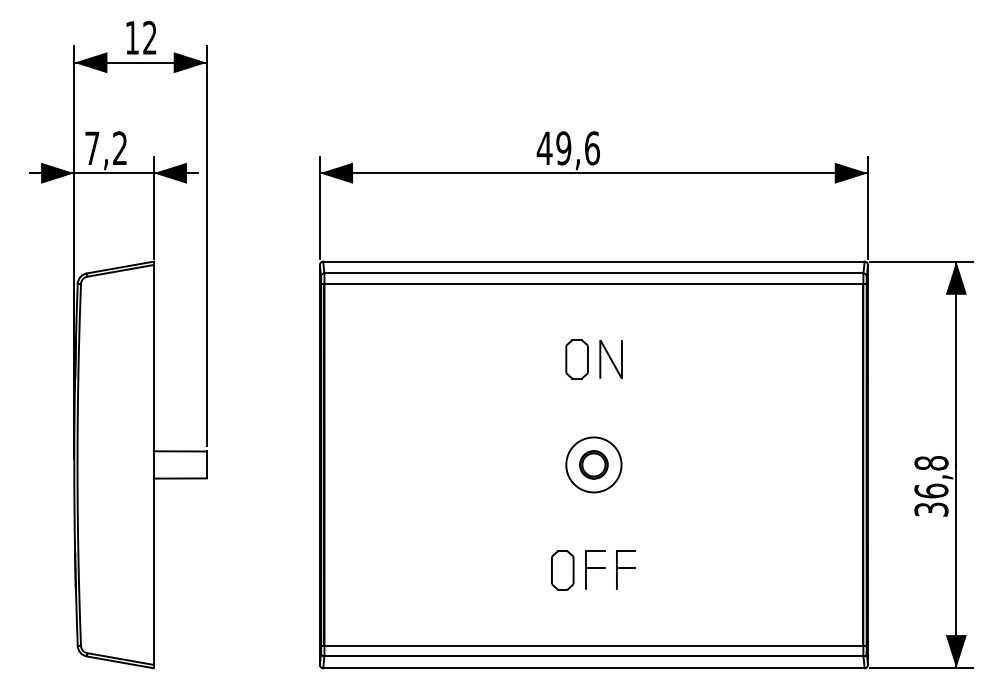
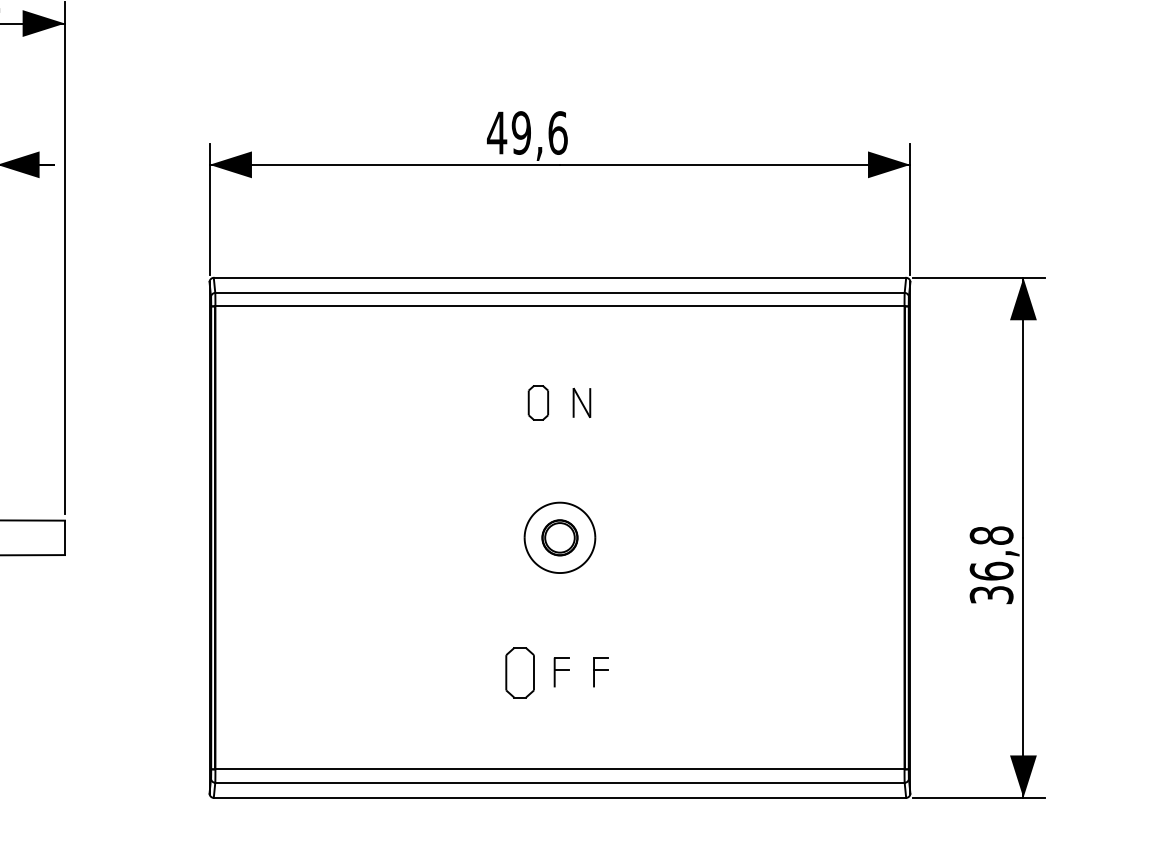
part: (576, 359) -> (537, 403), size x0.7
part: (610, 359) -> (581, 403), size x0.6
part: (595, 569) -> (562, 671), size x0.6
part: (625, 569) -> (600, 671), size x0.6

